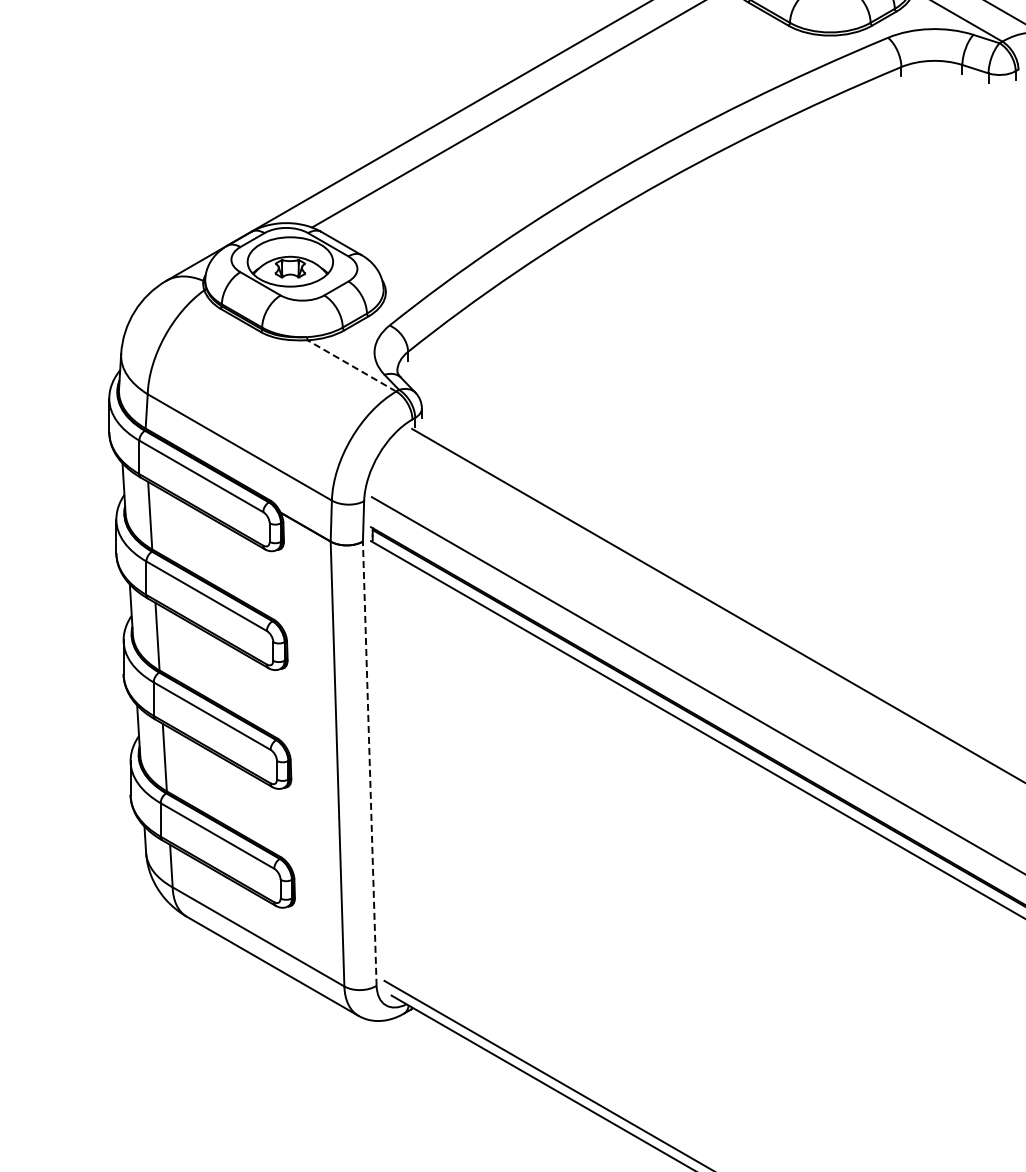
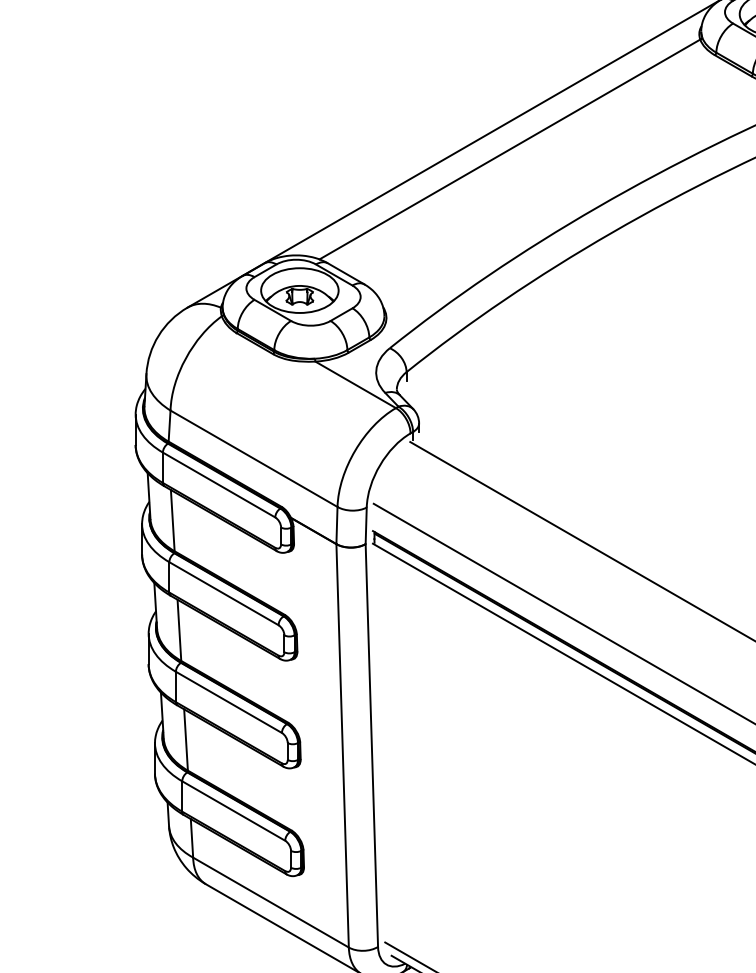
line: (351, 365) -> (355, 384), dashed -> solid
line: (369, 763) -> (371, 745), dashed -> solid

